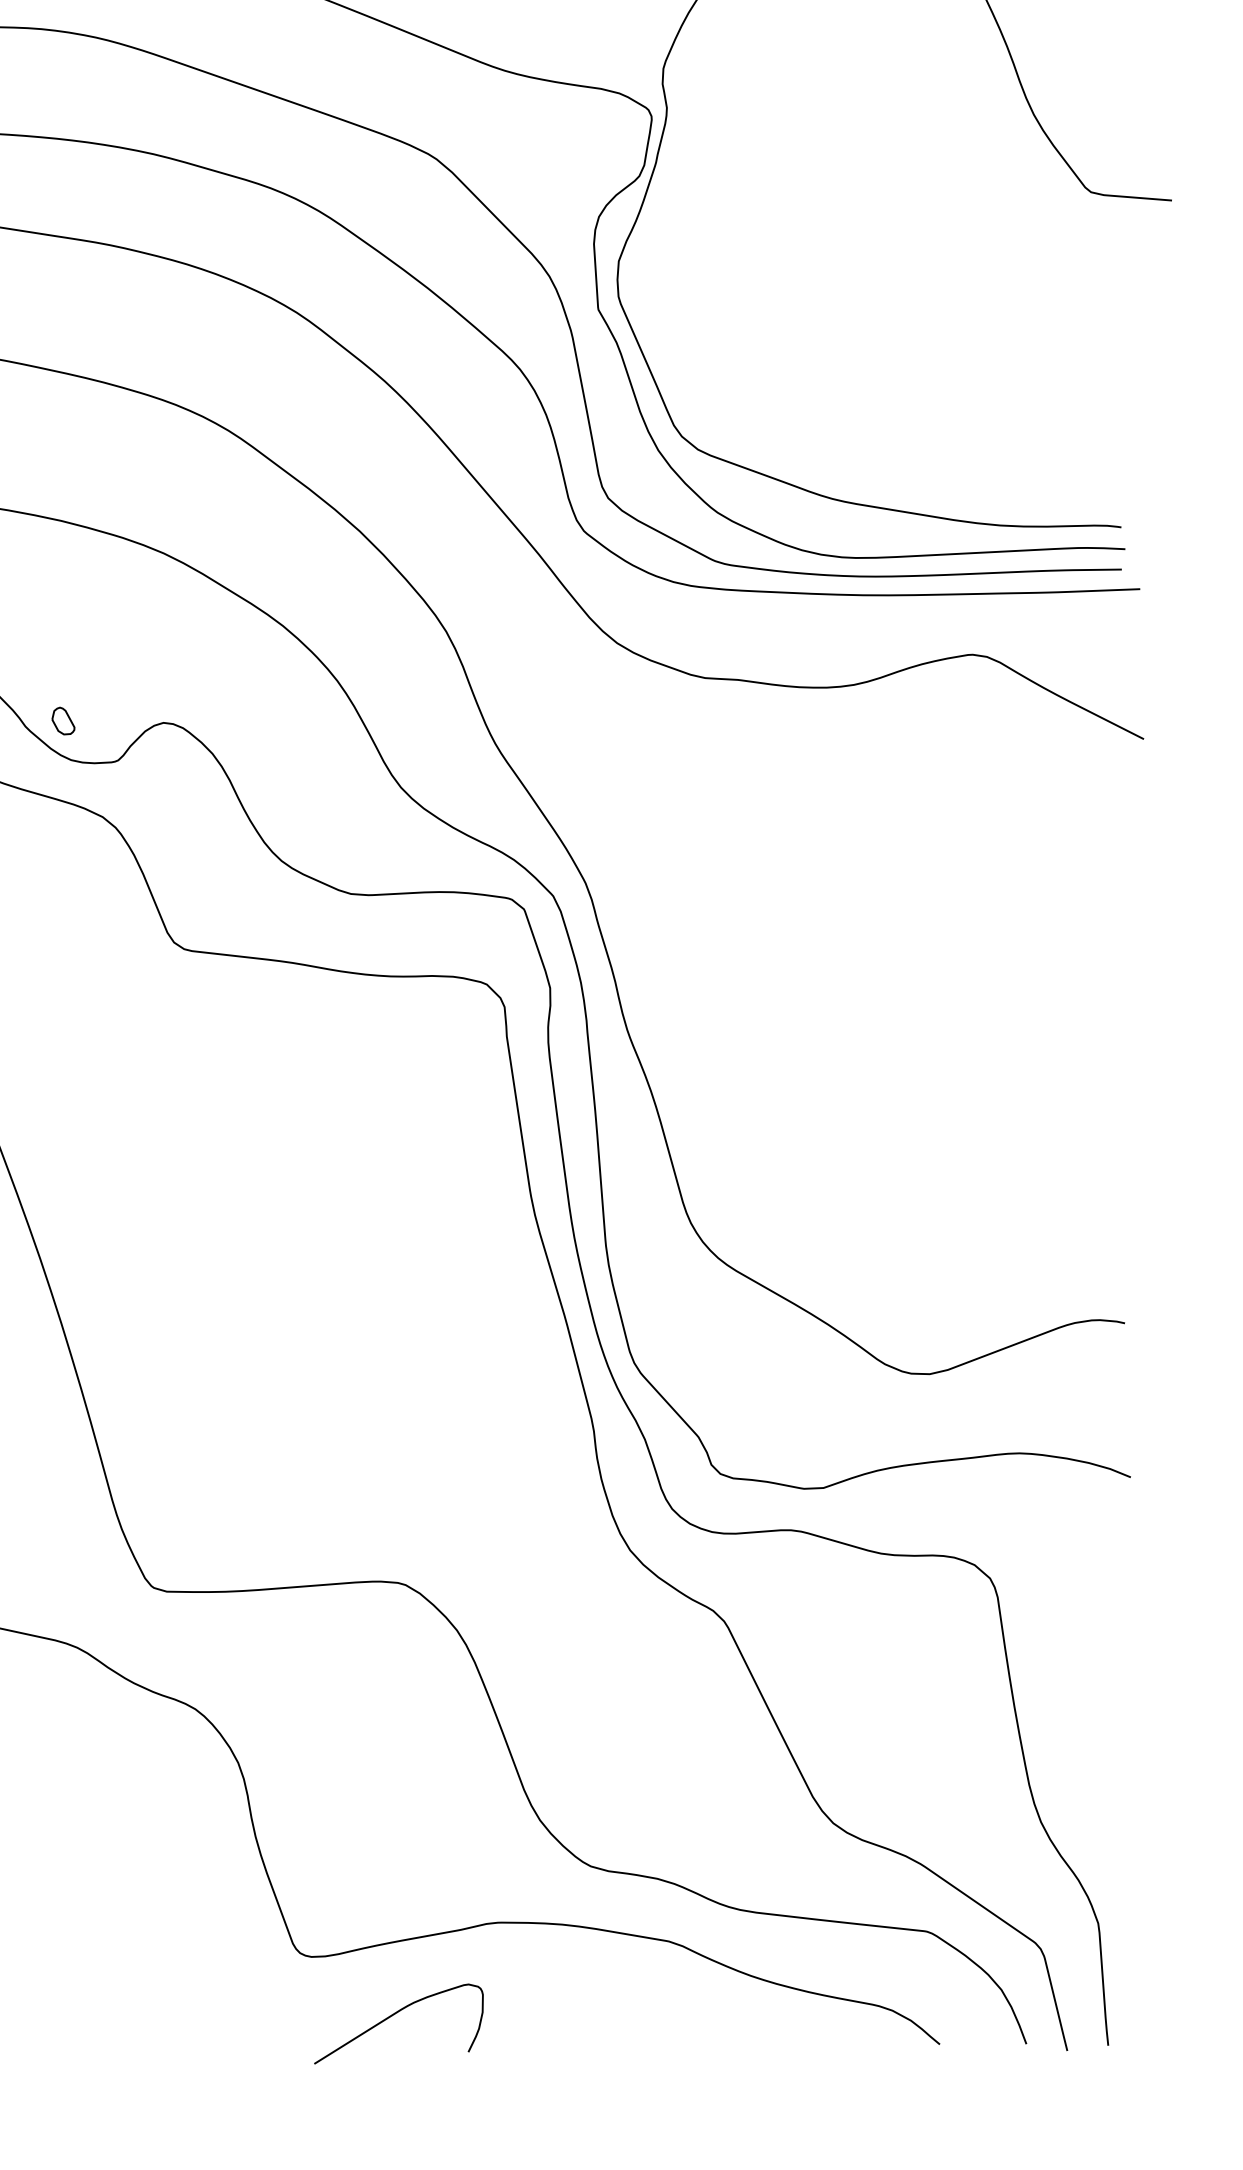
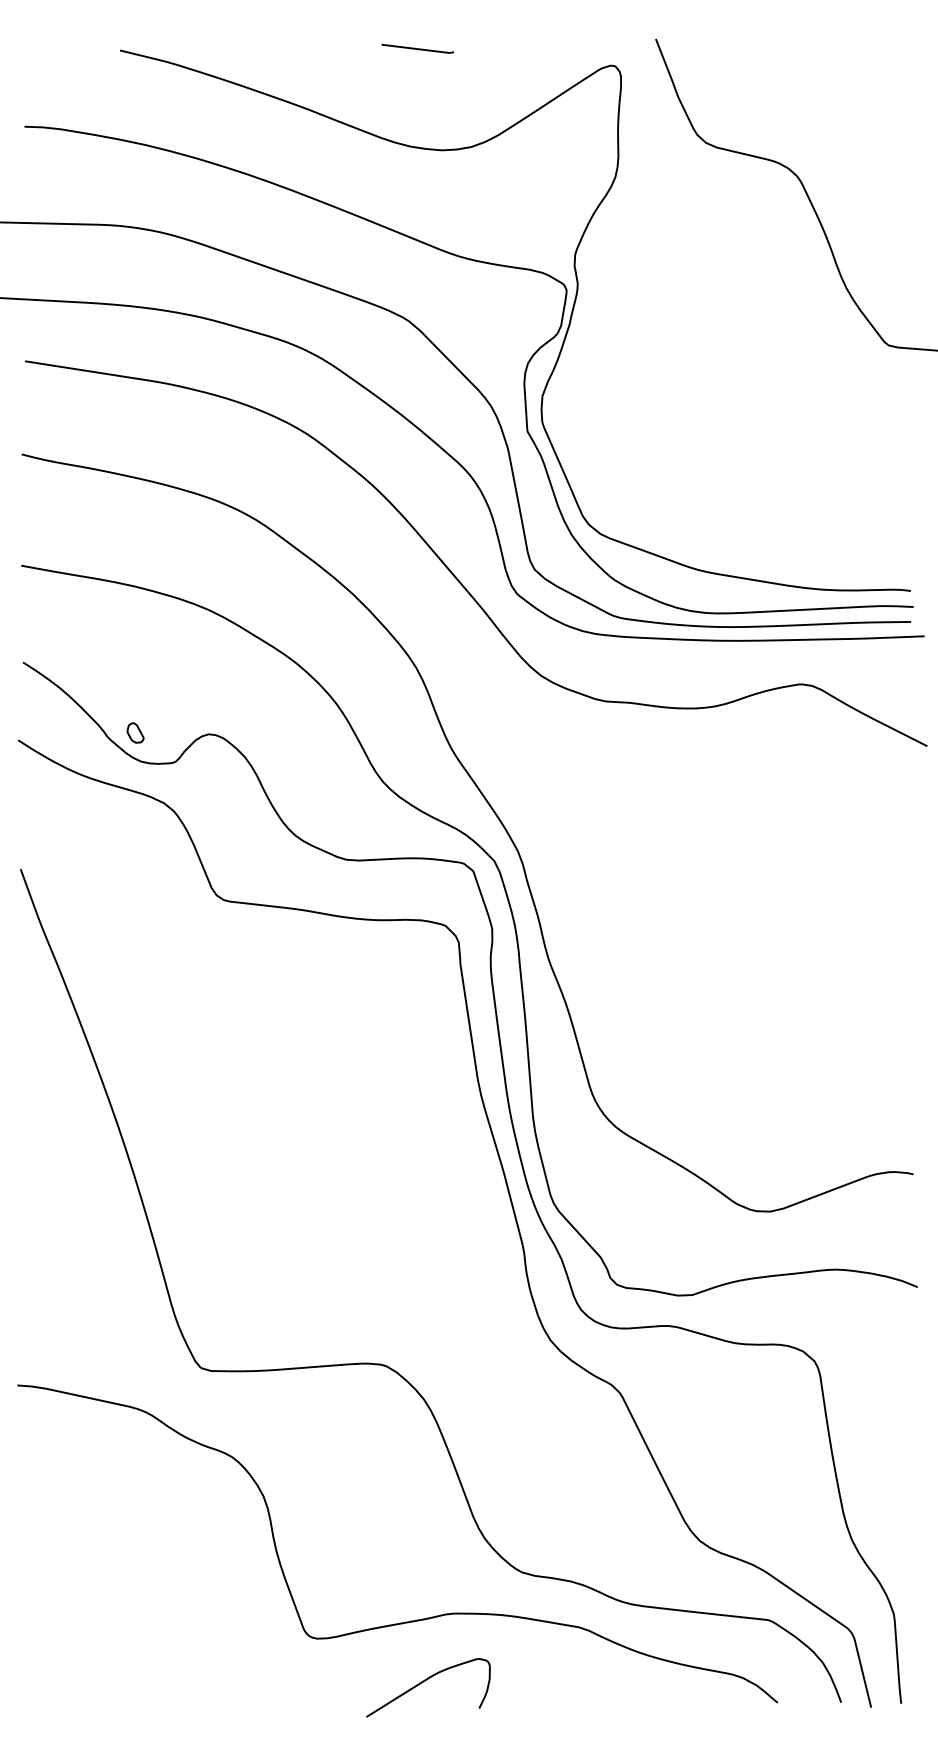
curve: (395, 2015) -> (425, 1681), moved

